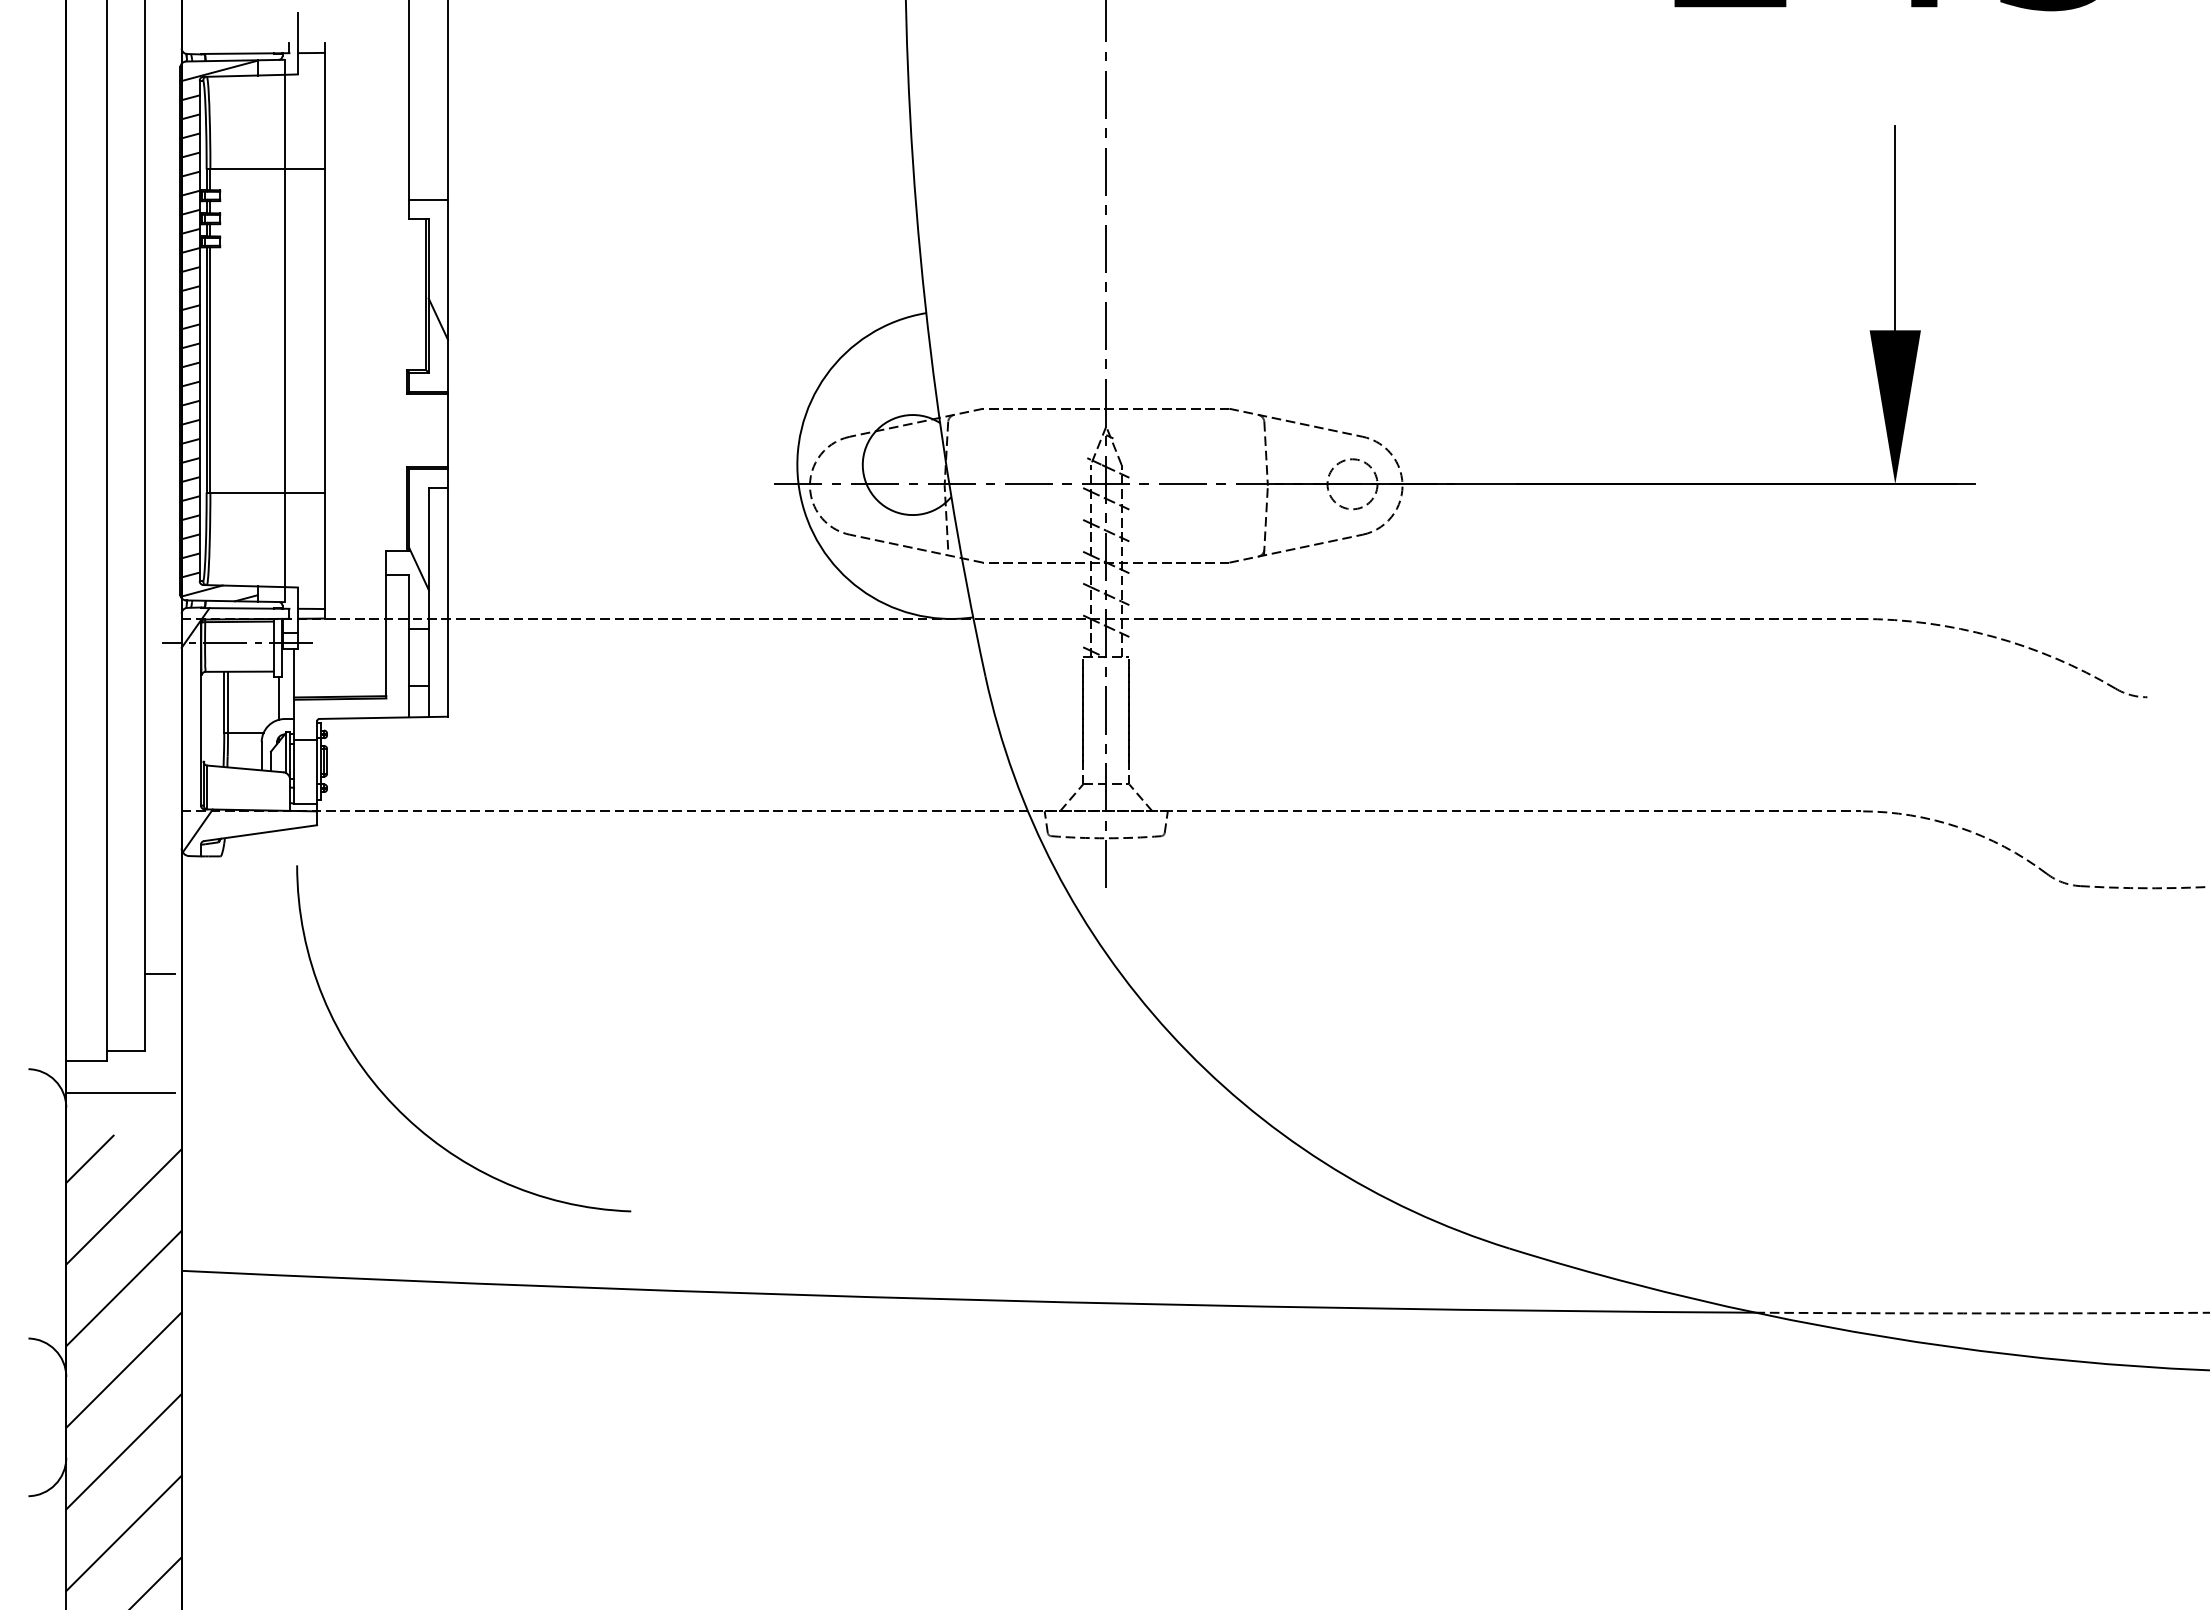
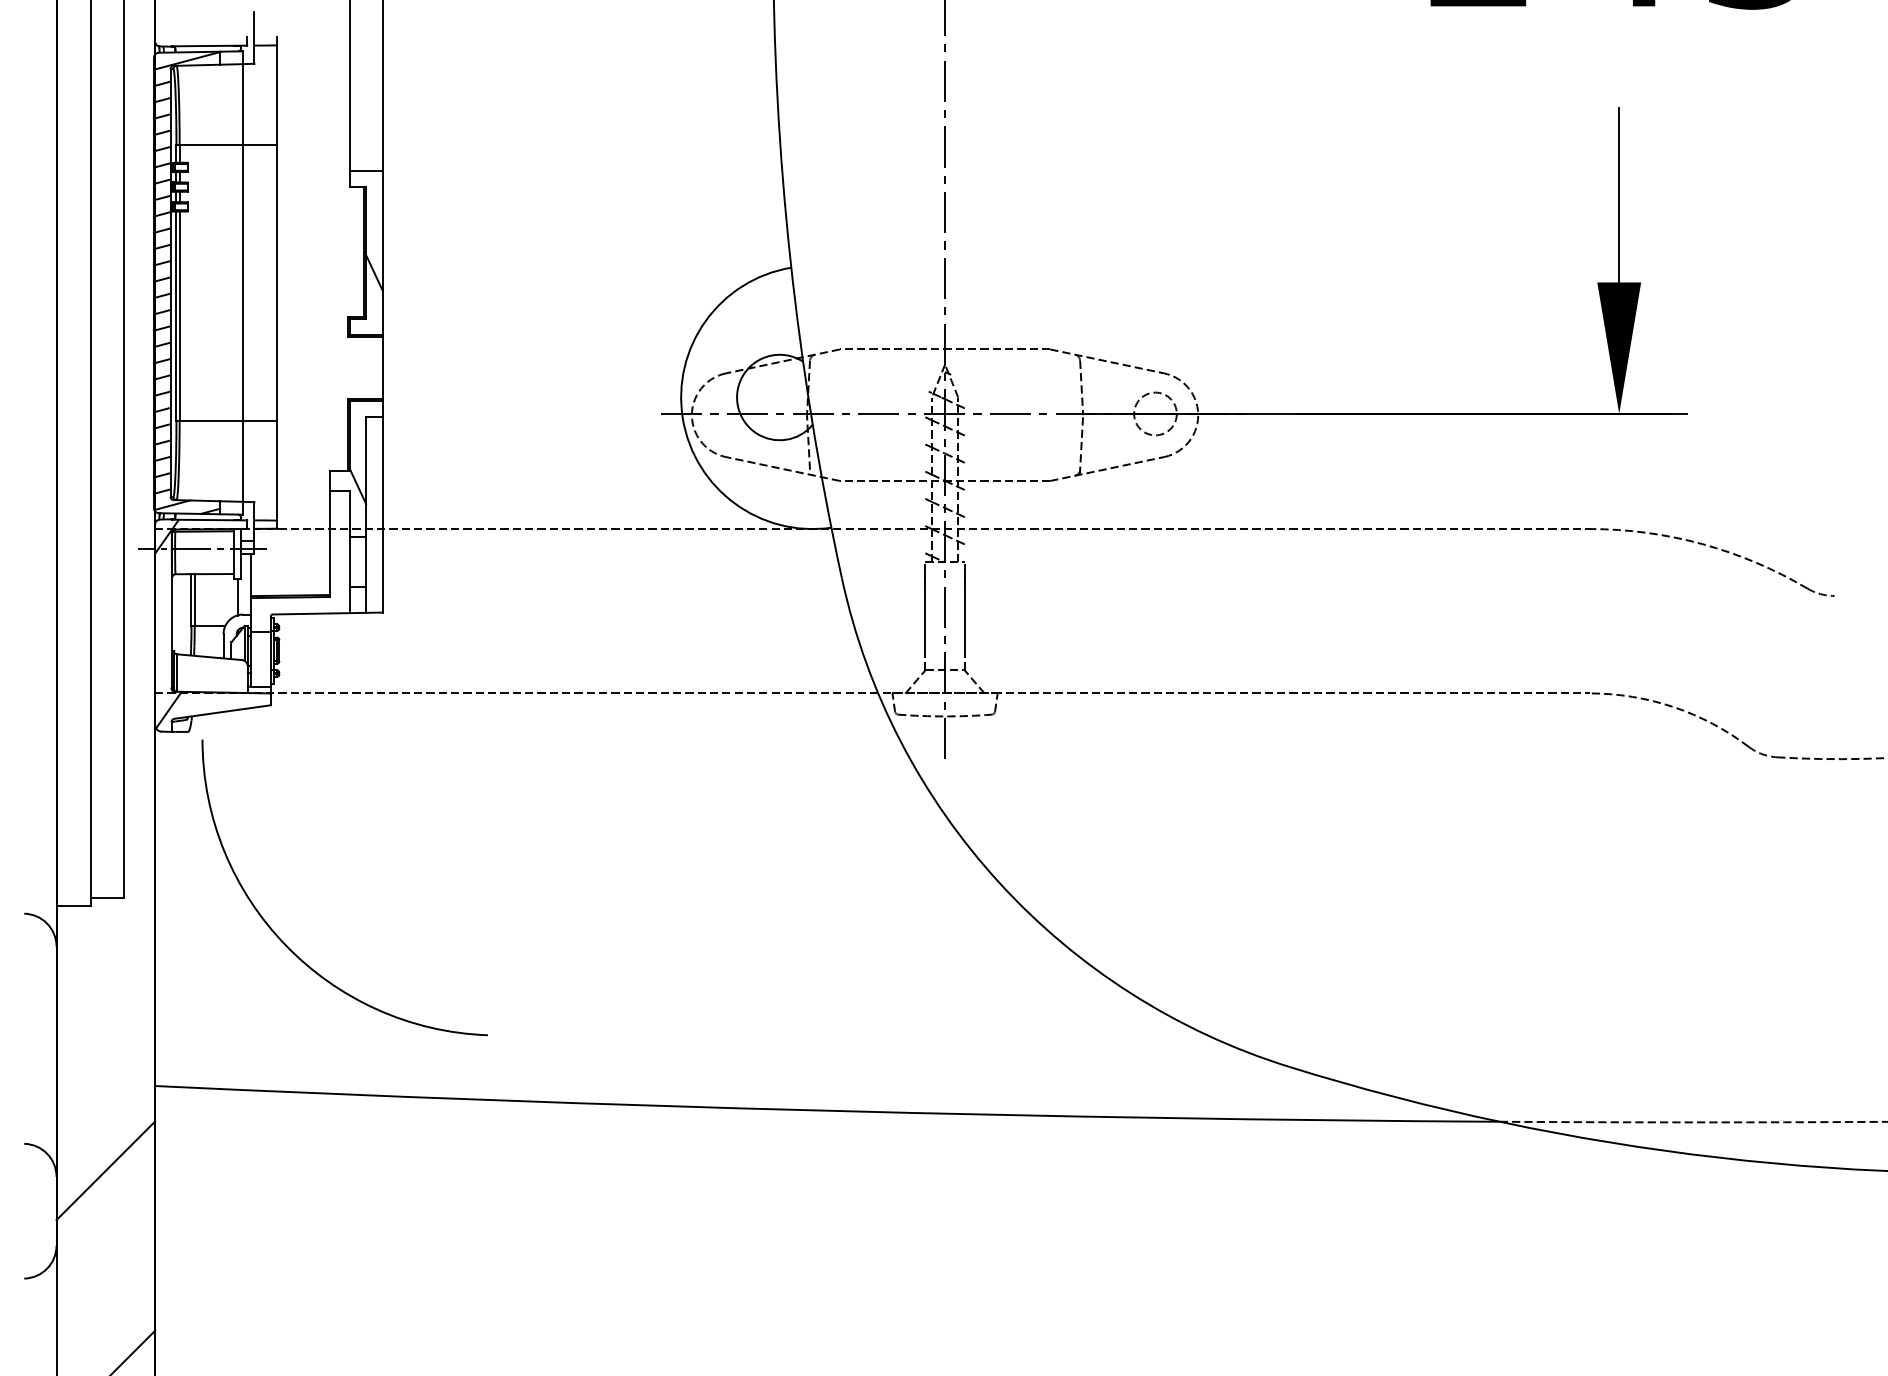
line: (159, 974) -> (136, 832), removed
line: (120, 1093) -> (102, 934), removed
curve: (395, 1105) -> (286, 944), moved
line: (89, 1158) -> (76, 990), removed
line: (123, 1206) -> (105, 1031), removed
line: (123, 1288) -> (105, 1101), removed
line: (123, 1451) -> (105, 1240), removed
line: (123, 1533) -> (105, 1310), removed

